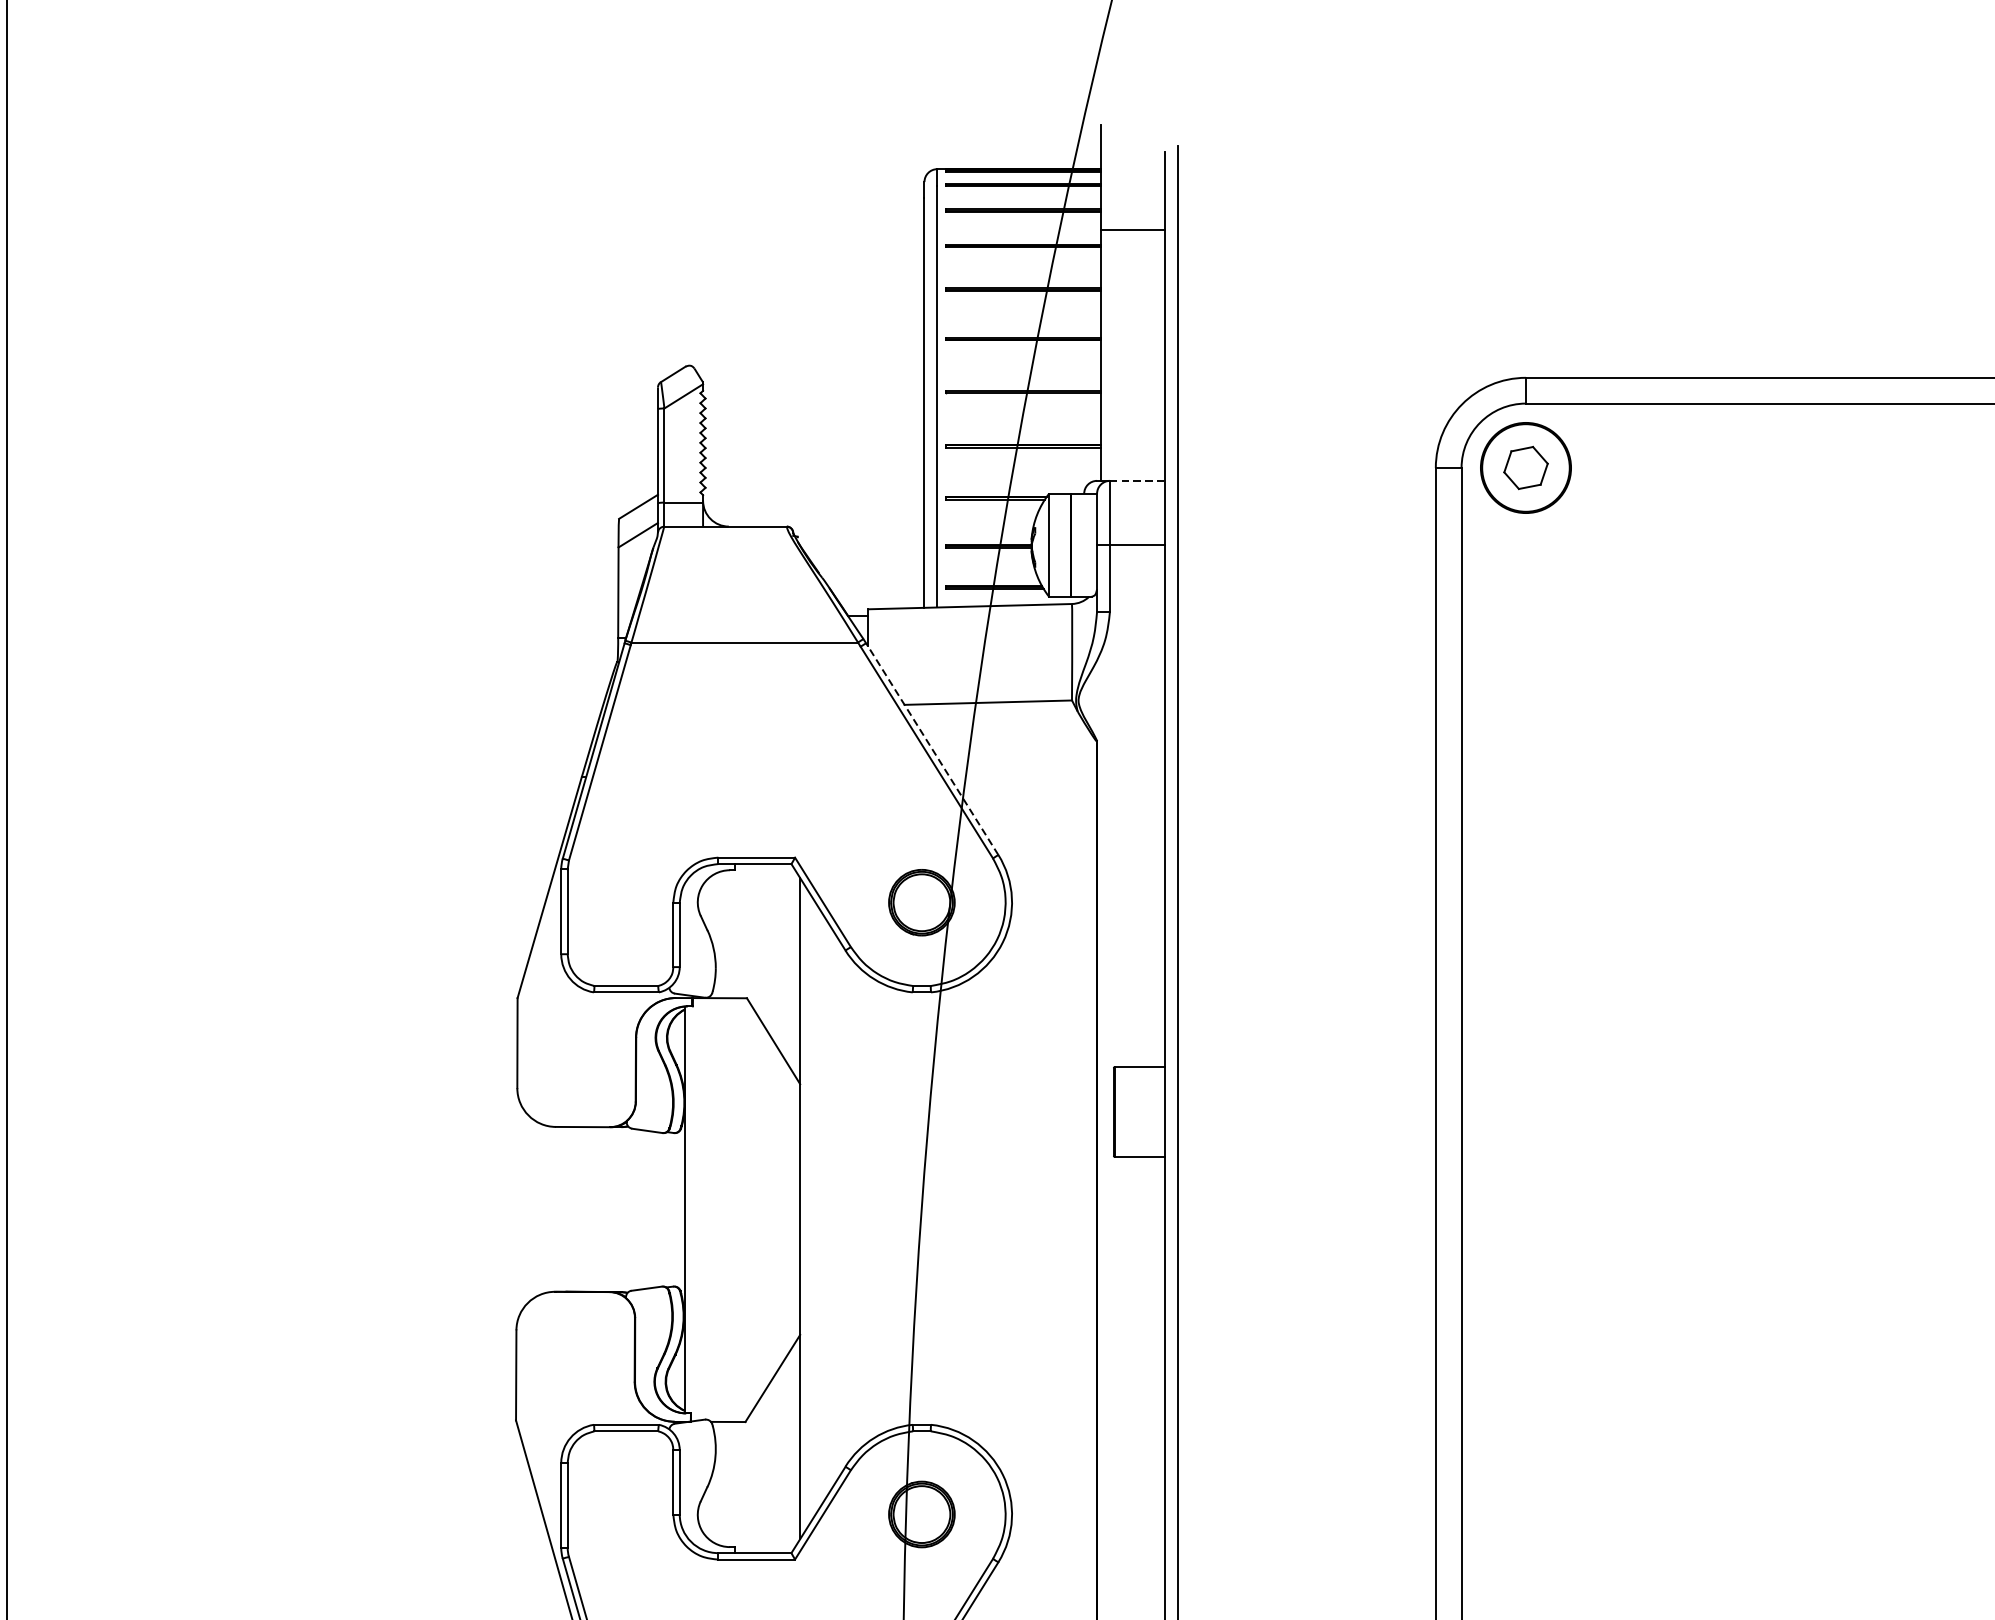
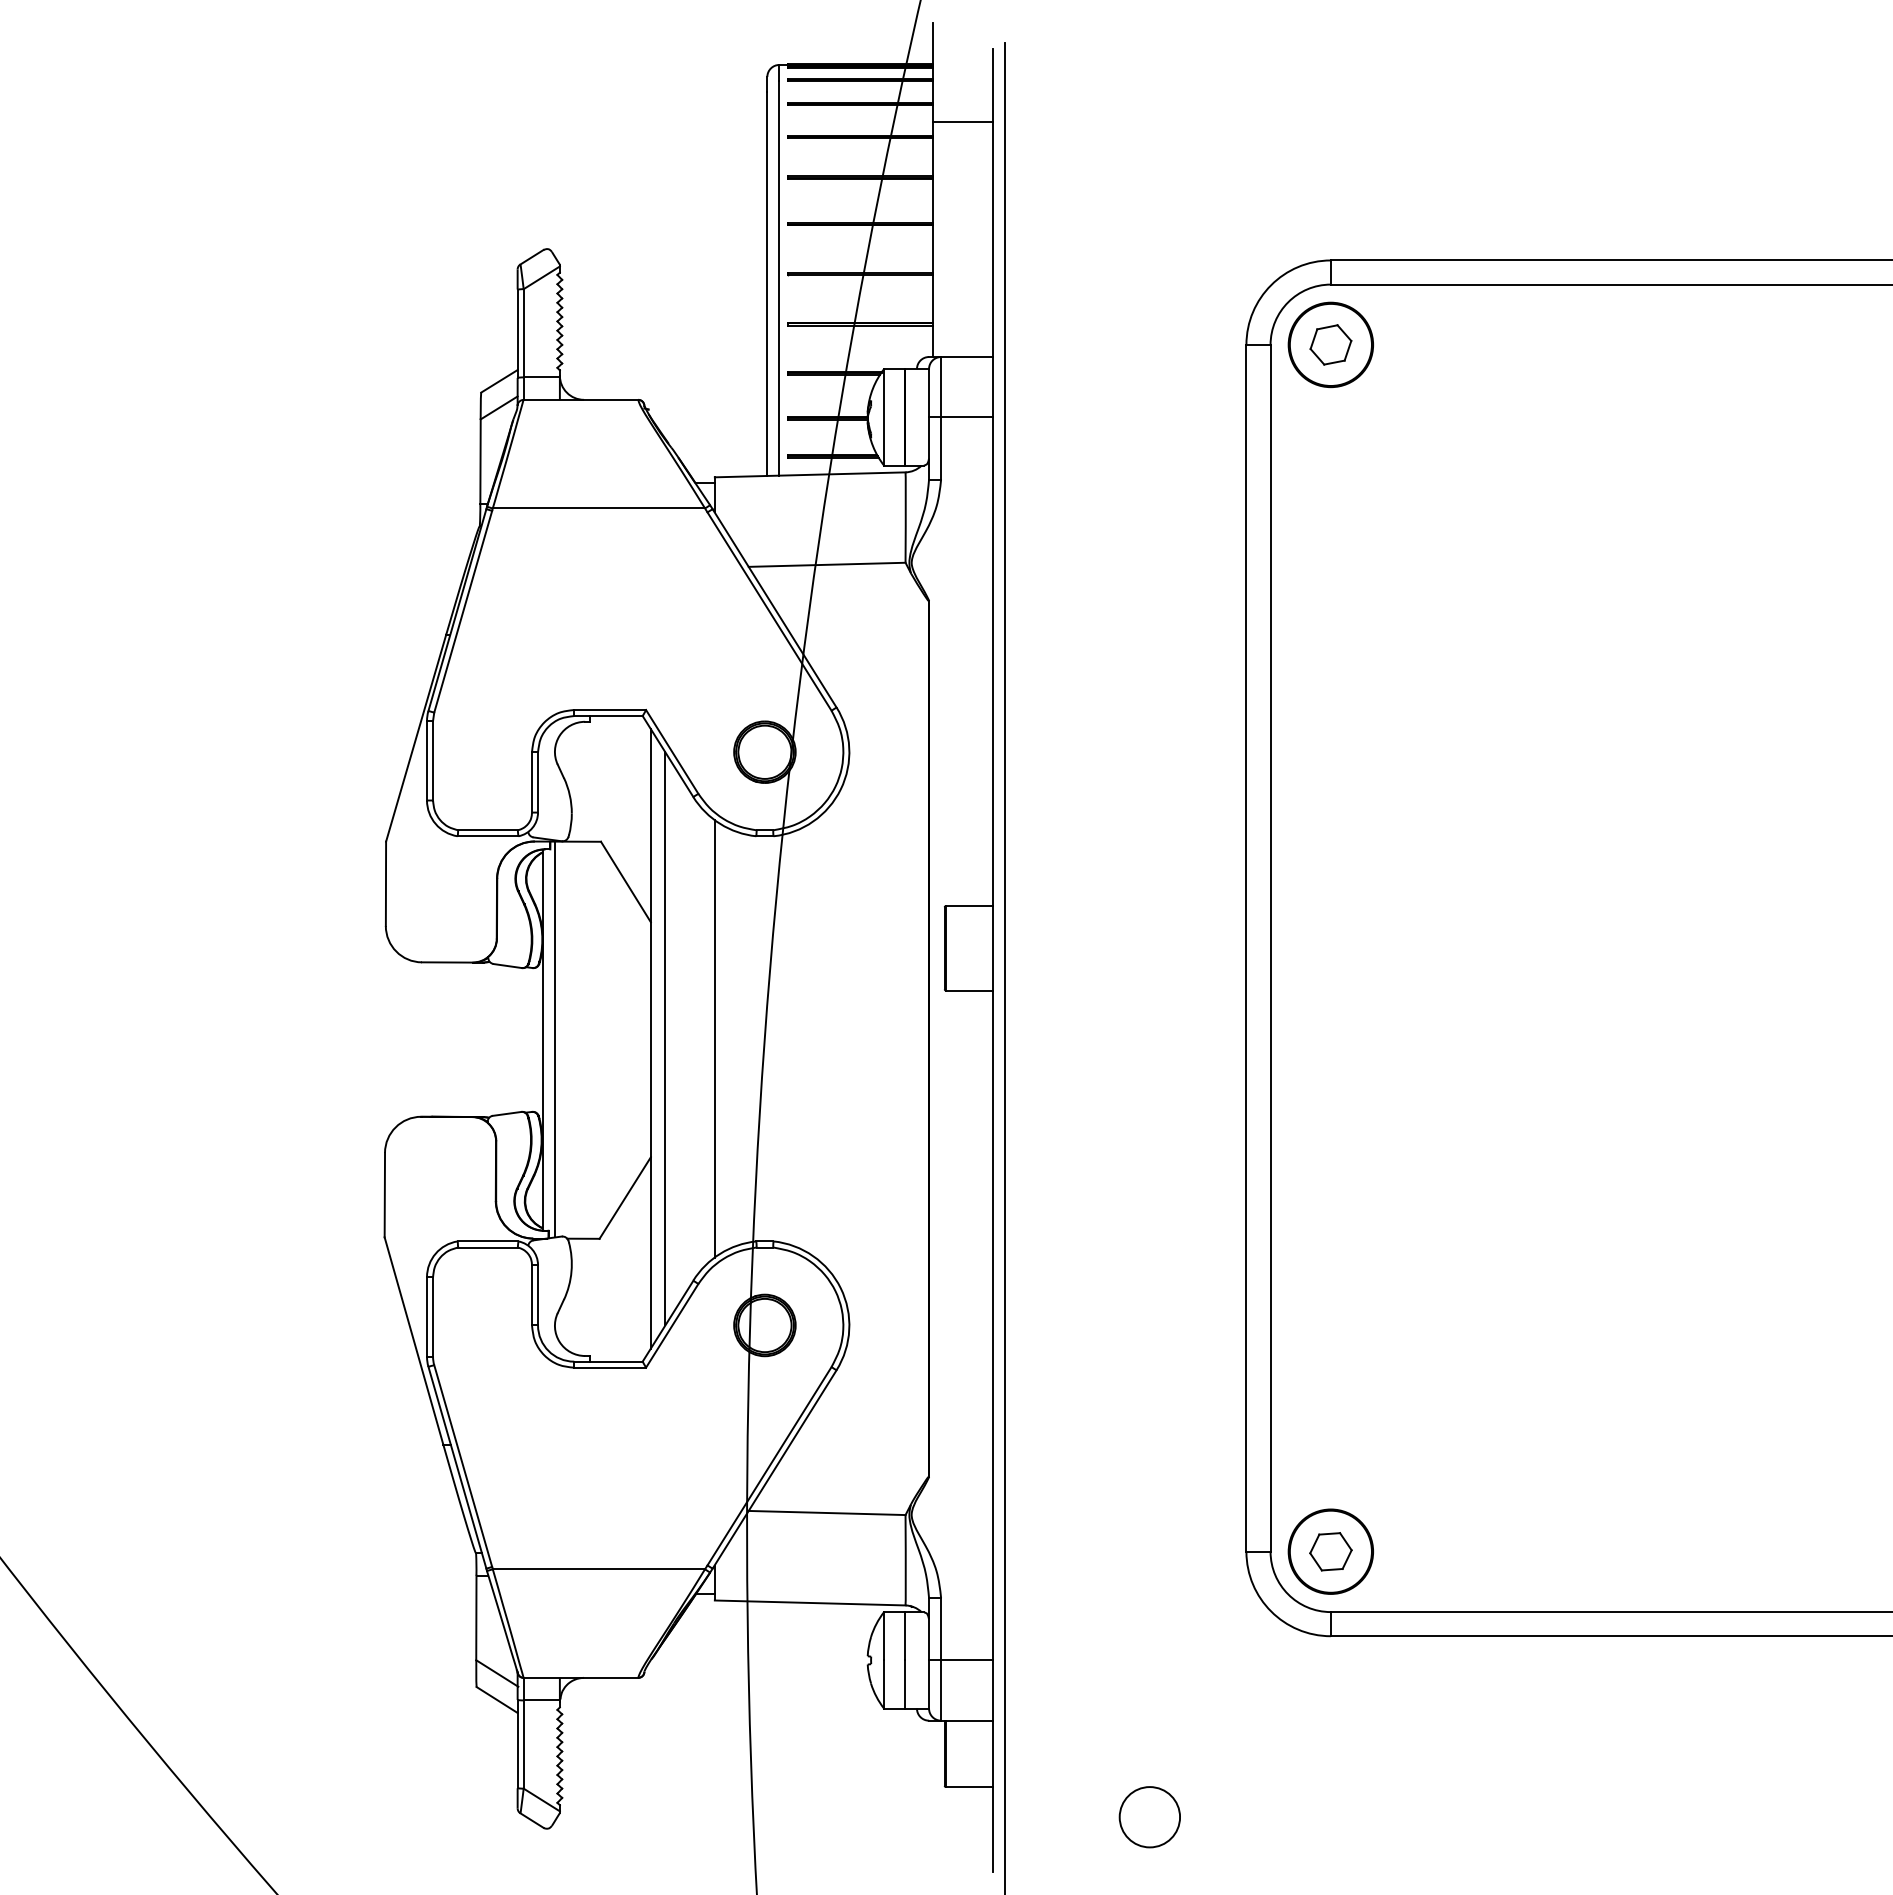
line: (1138, 481) -> (967, 357), dashed -> solid
line: (932, 749) -> (774, 608), dashed -> solid
line: (815, 1208) -> (665, 1038), added
line: (868, 1208) -> (714, 1038), added
line: (697, 1209) -> (554, 1039), added

